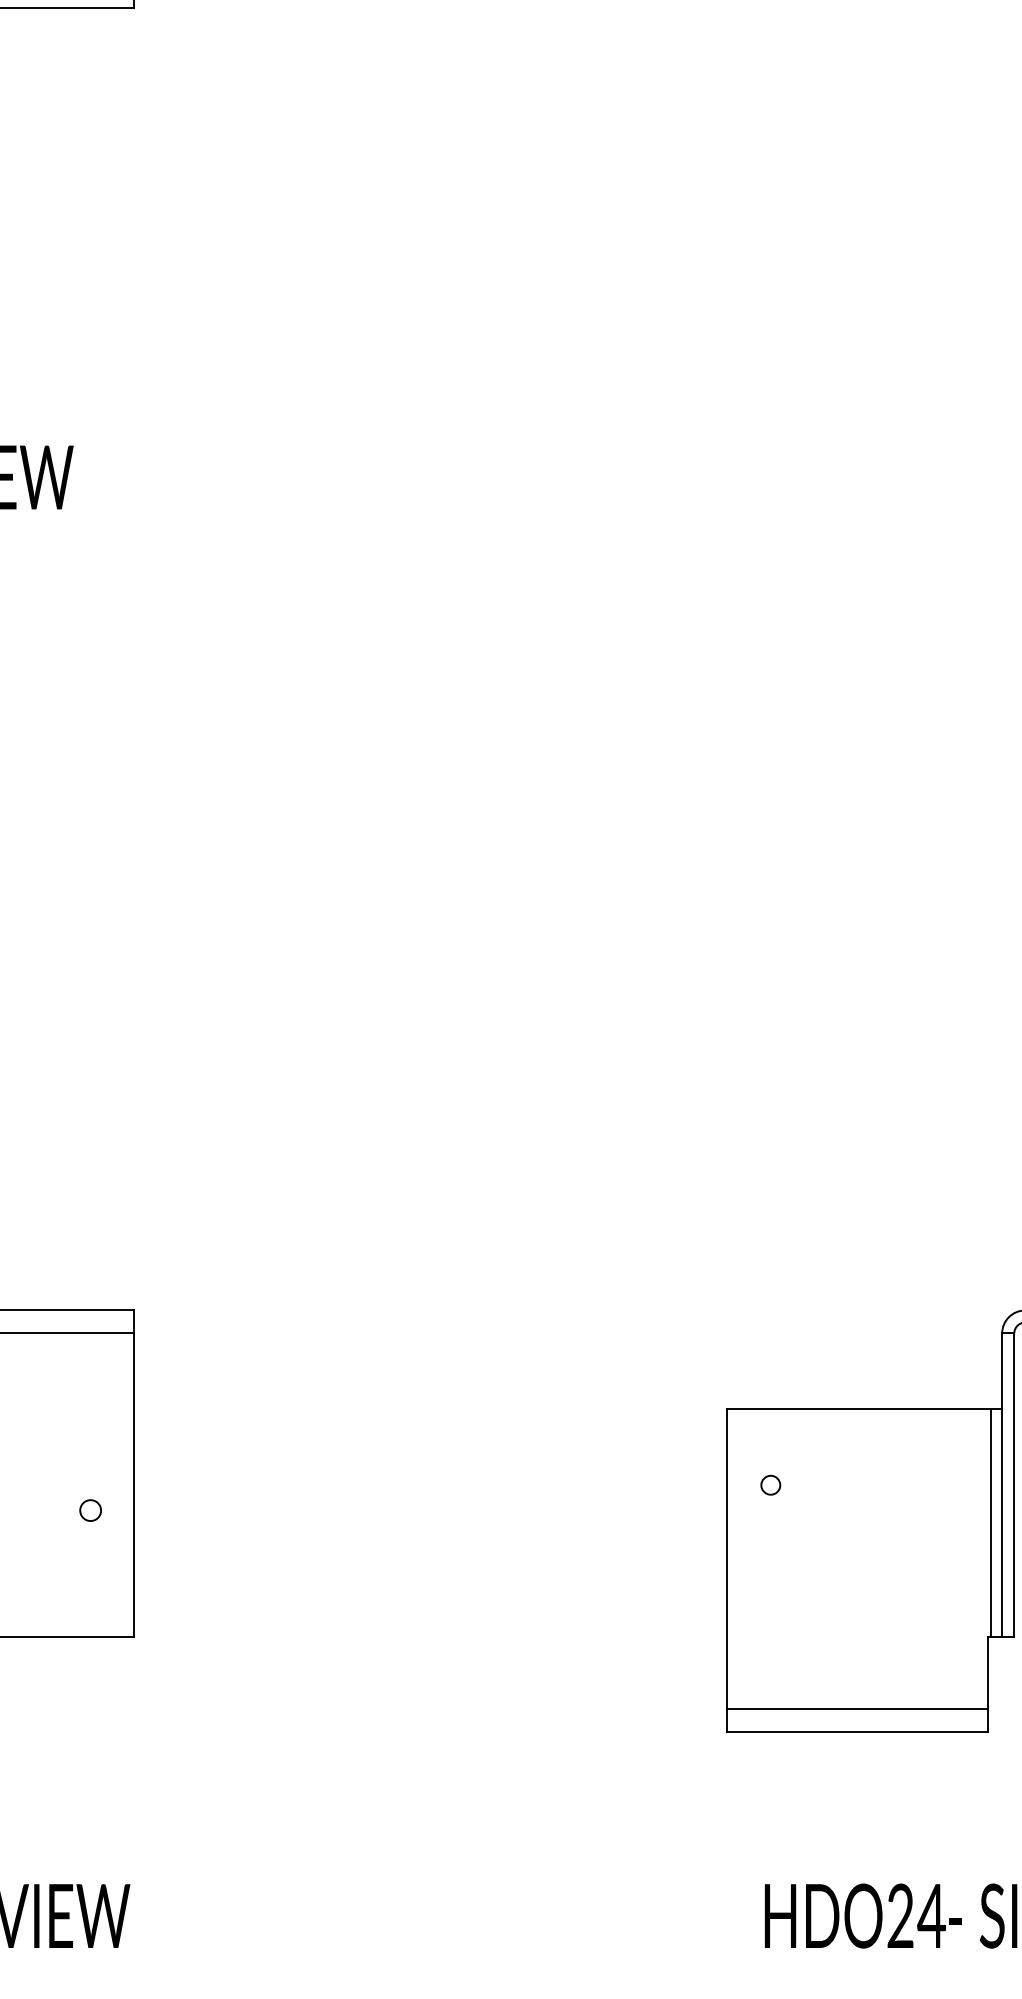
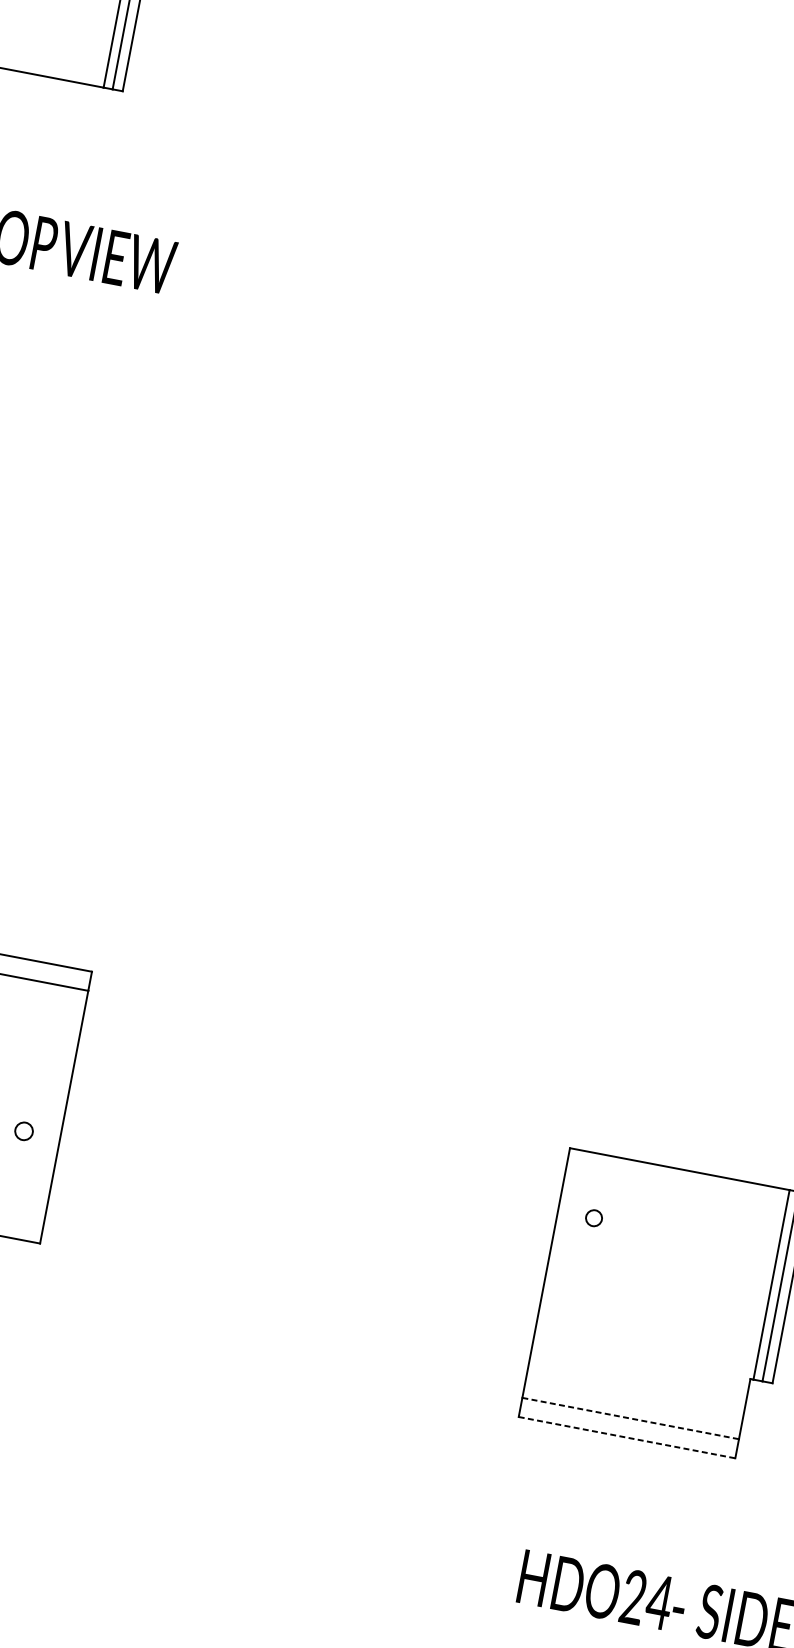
line: (858, 1709) -> (631, 1418), solid -> dashed
line: (858, 1732) -> (627, 1437), solid -> dashed

